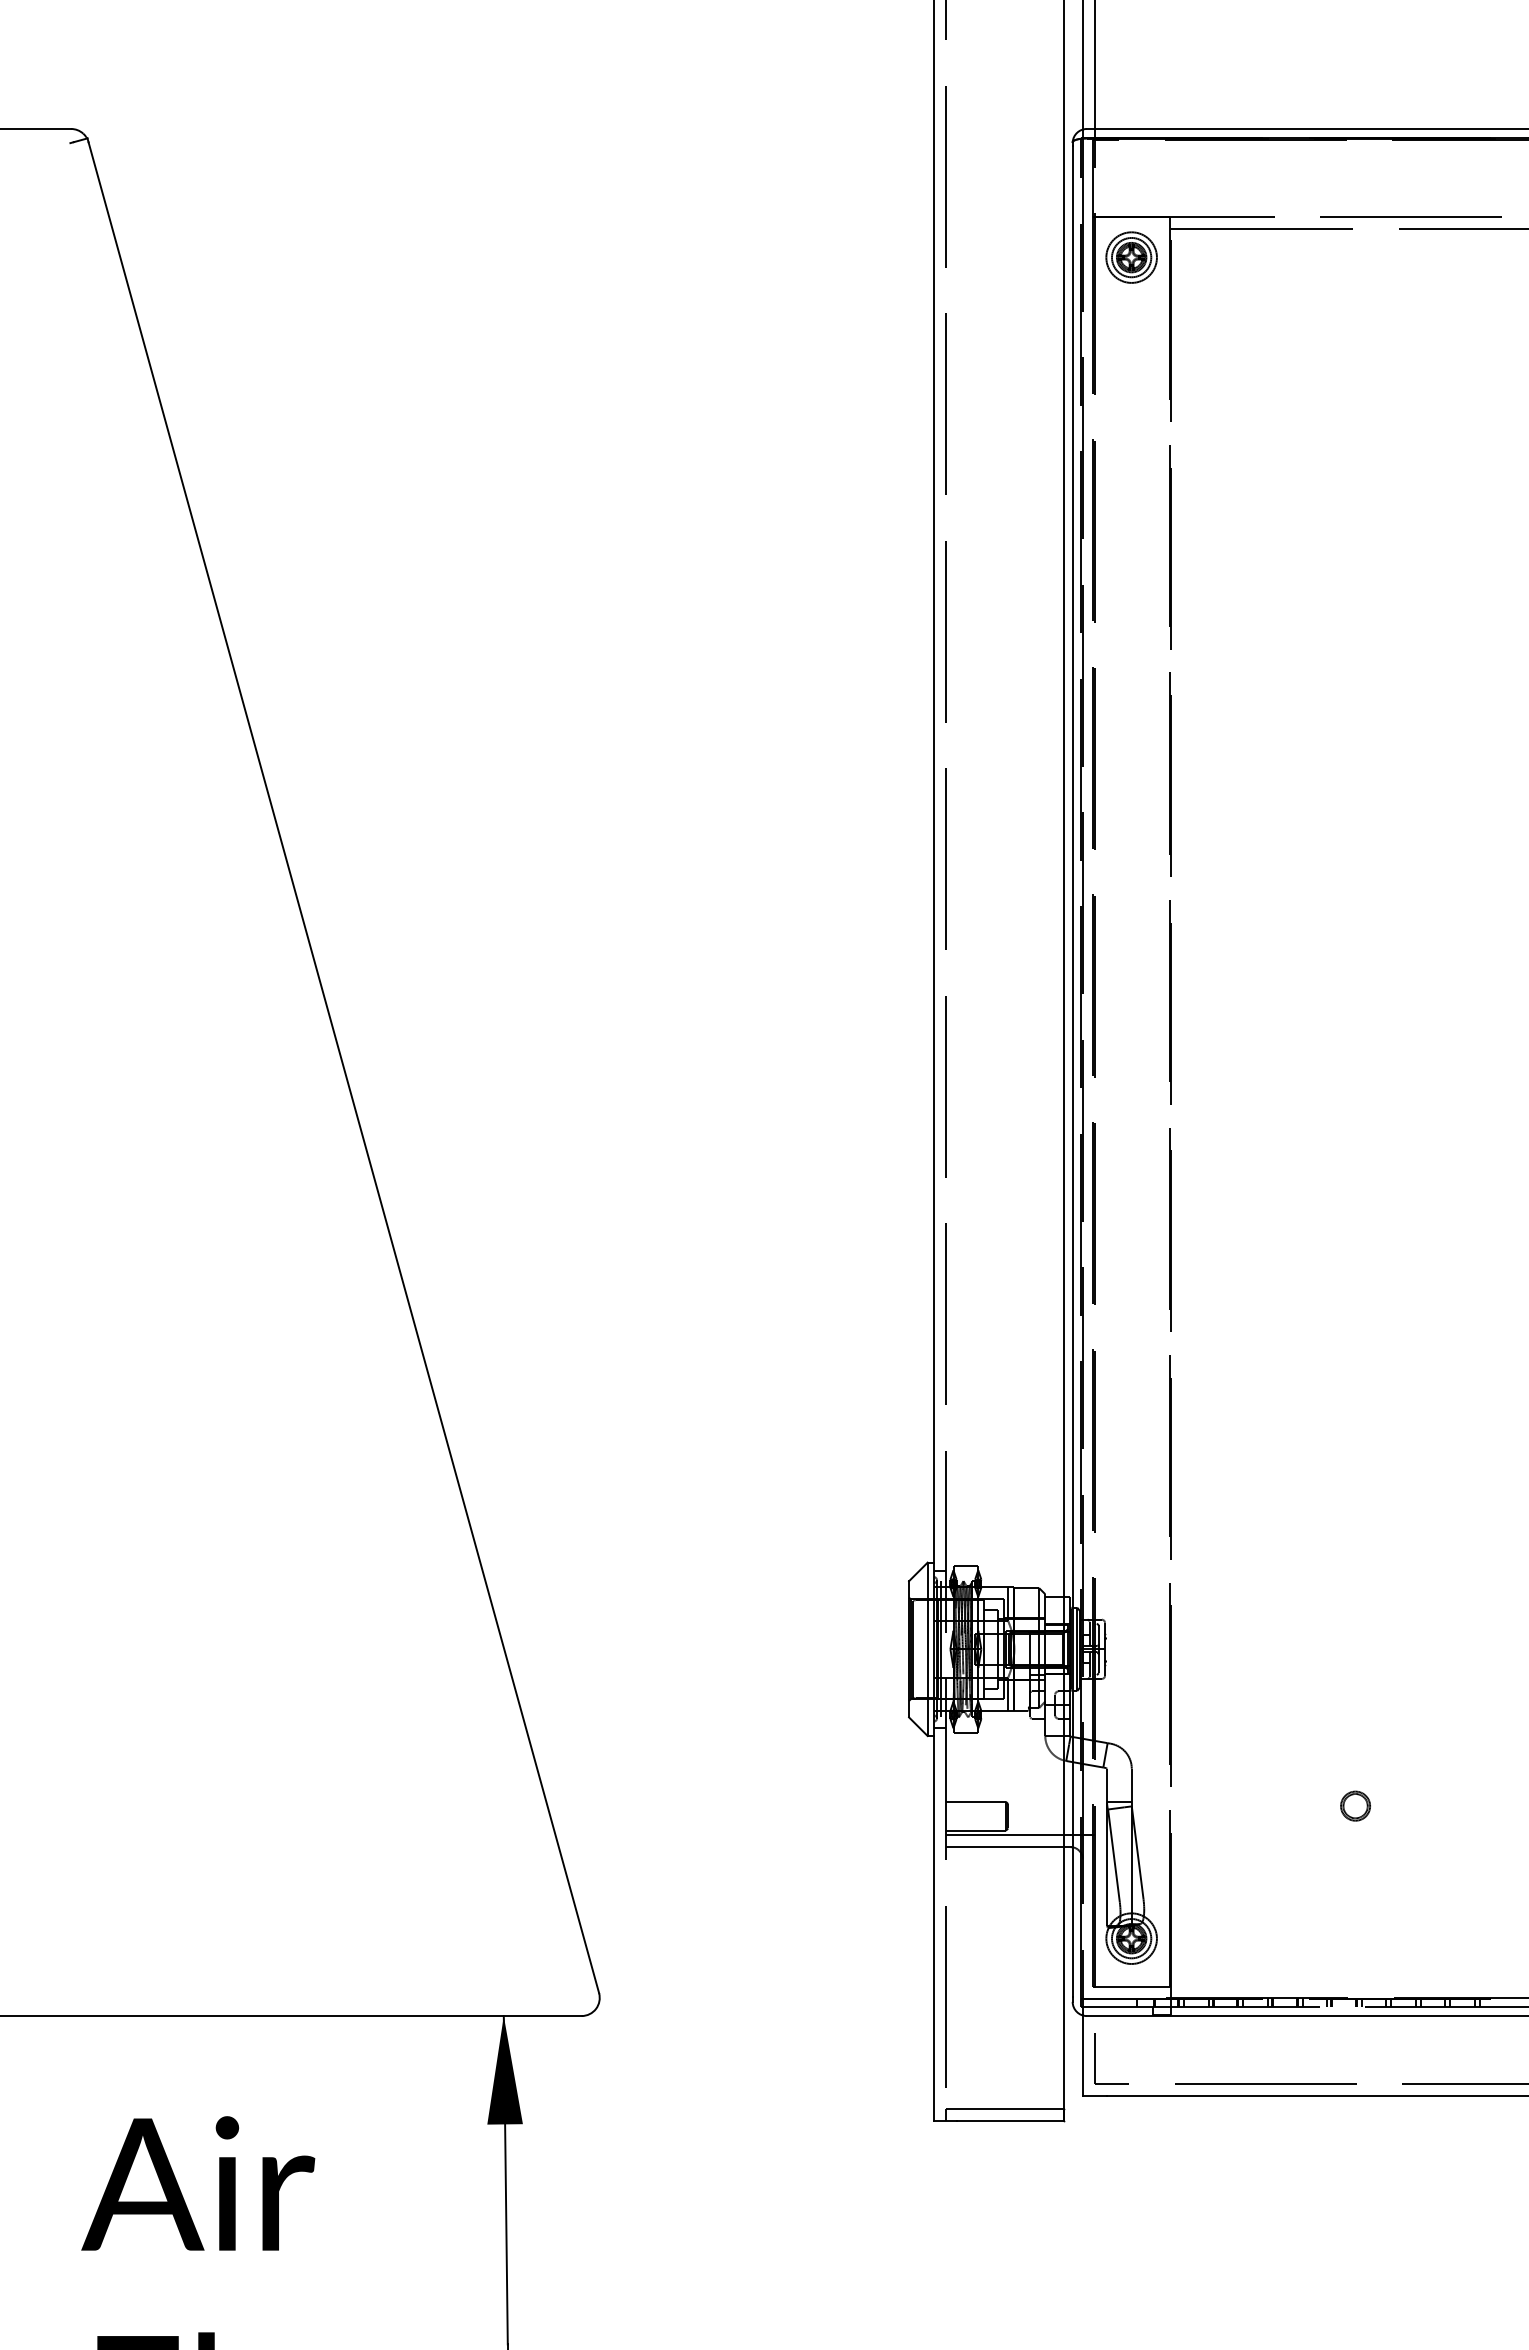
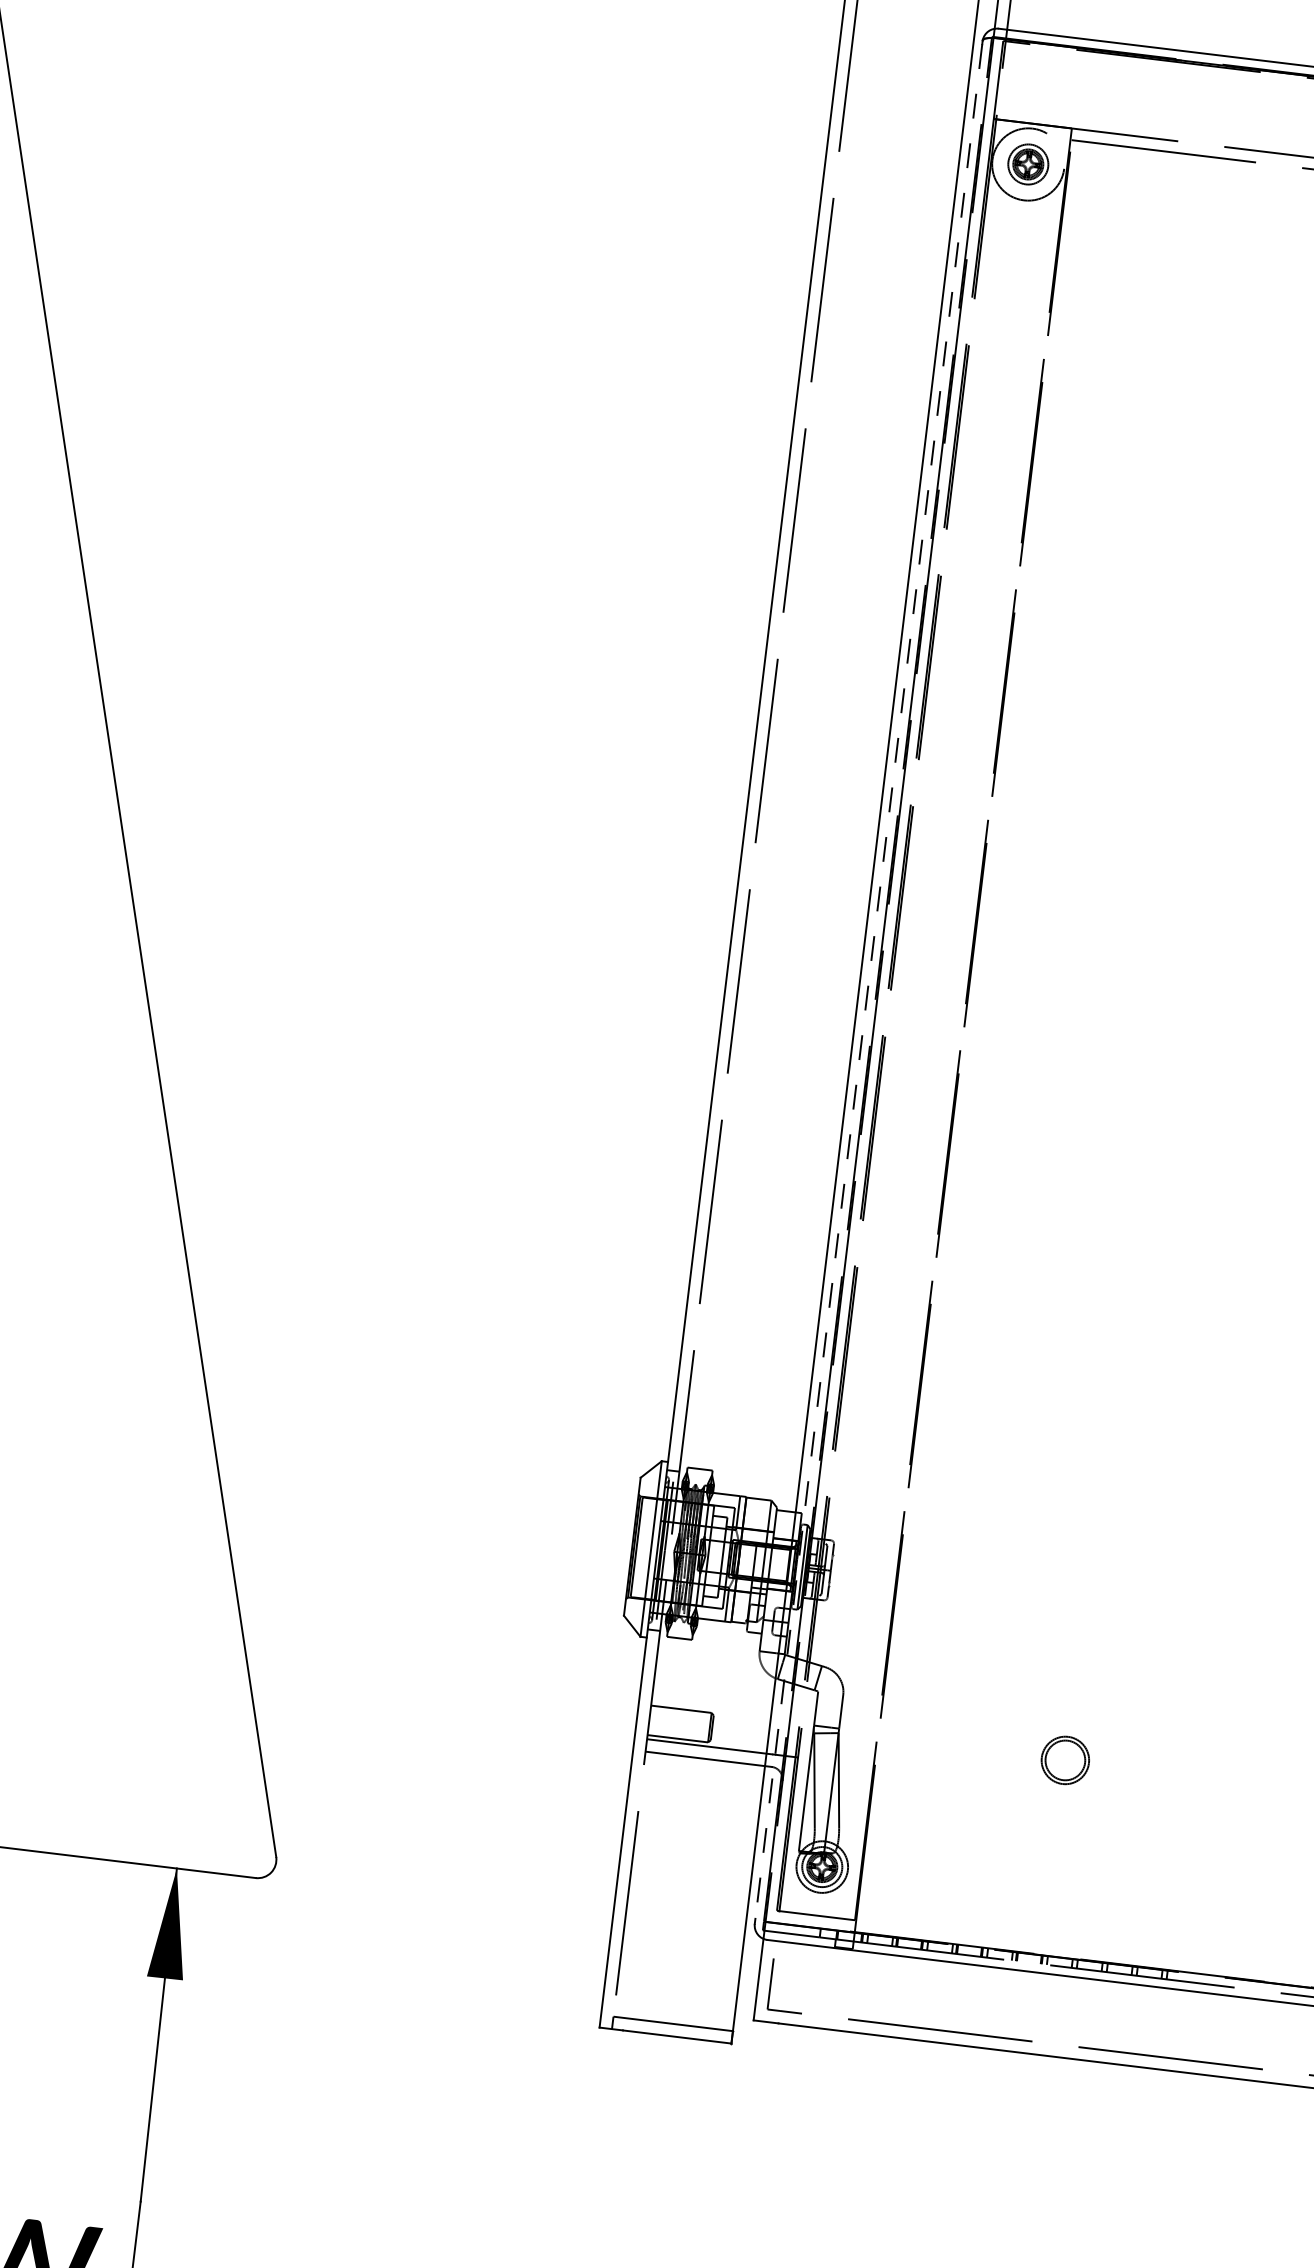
circle: (1131, 257) -> (1028, 164), size x1.4
line: (1072, 1071) -> (868, 981), solid -> dashed
part: (1355, 1805) -> (1065, 1759), size x1.6

